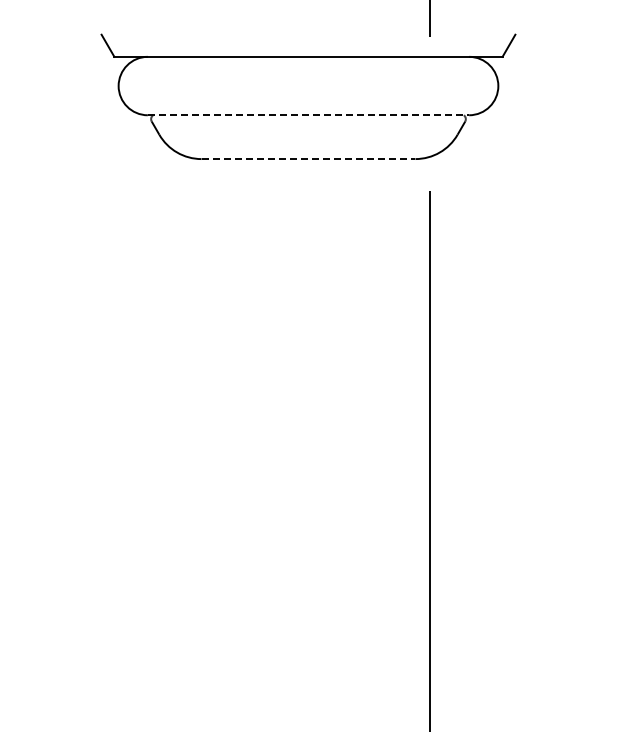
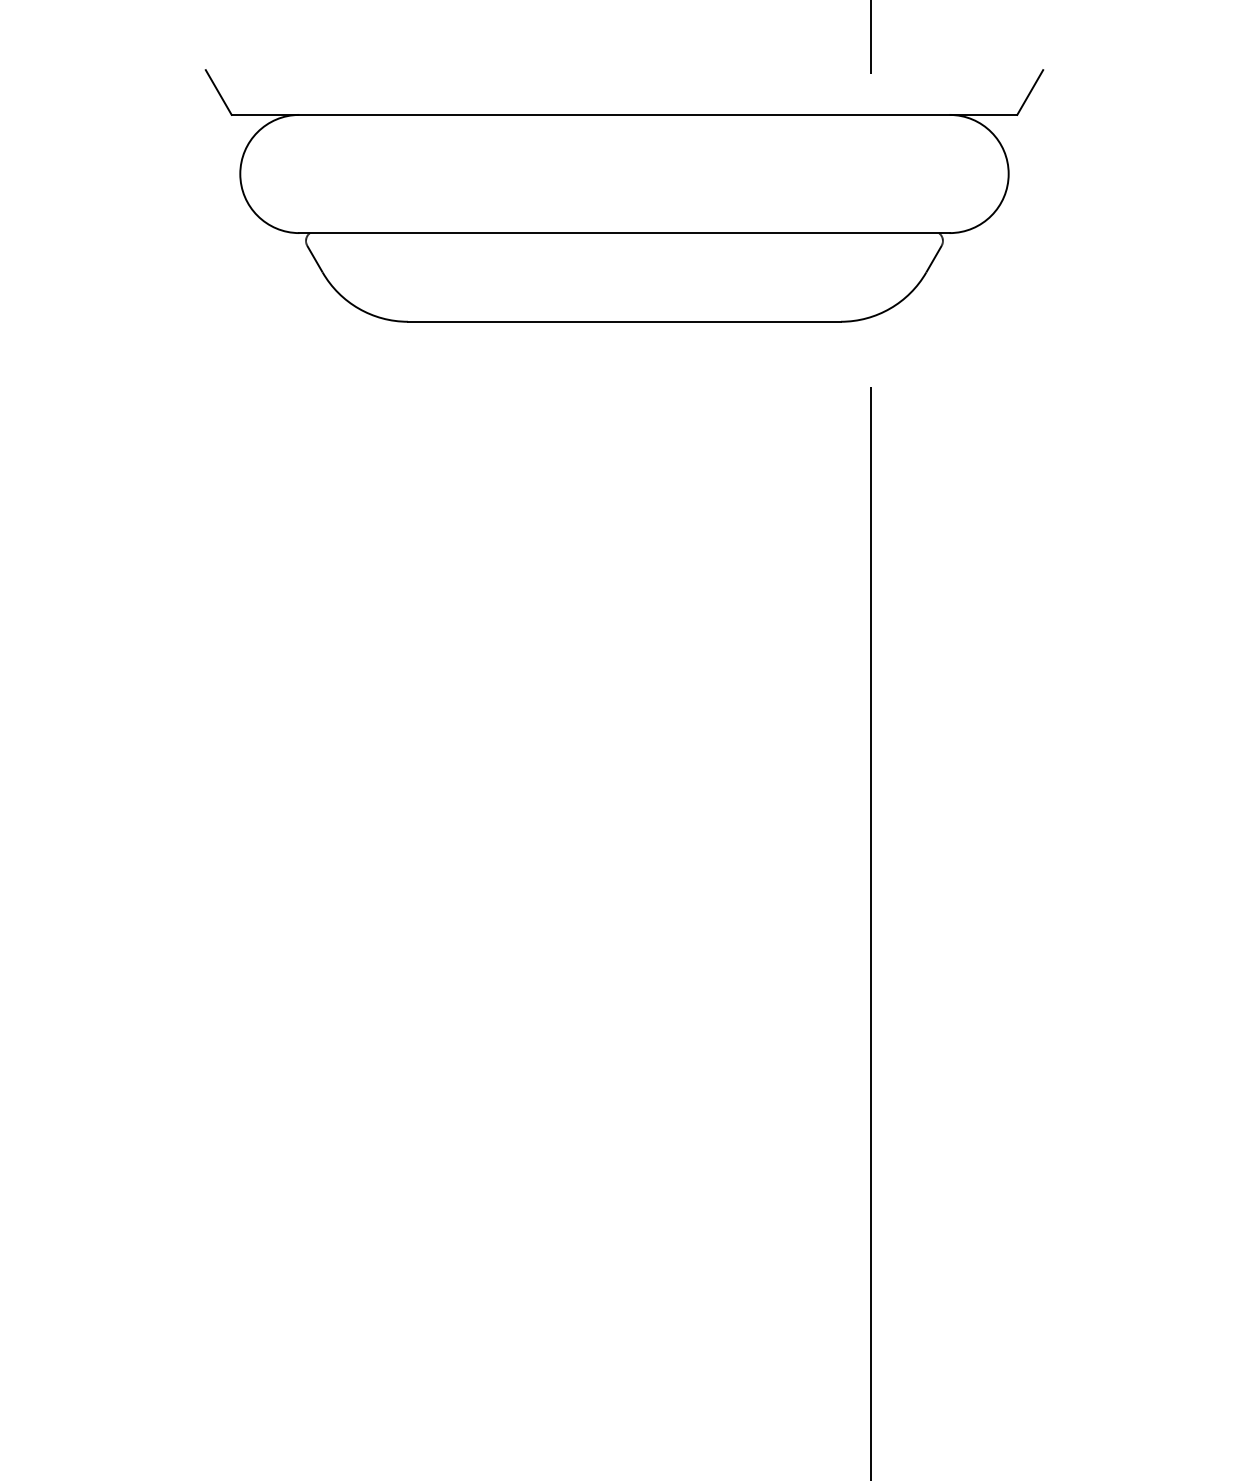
line: (308, 115) -> (624, 233), dashed -> solid
line: (308, 159) -> (624, 322), dashed -> solid

